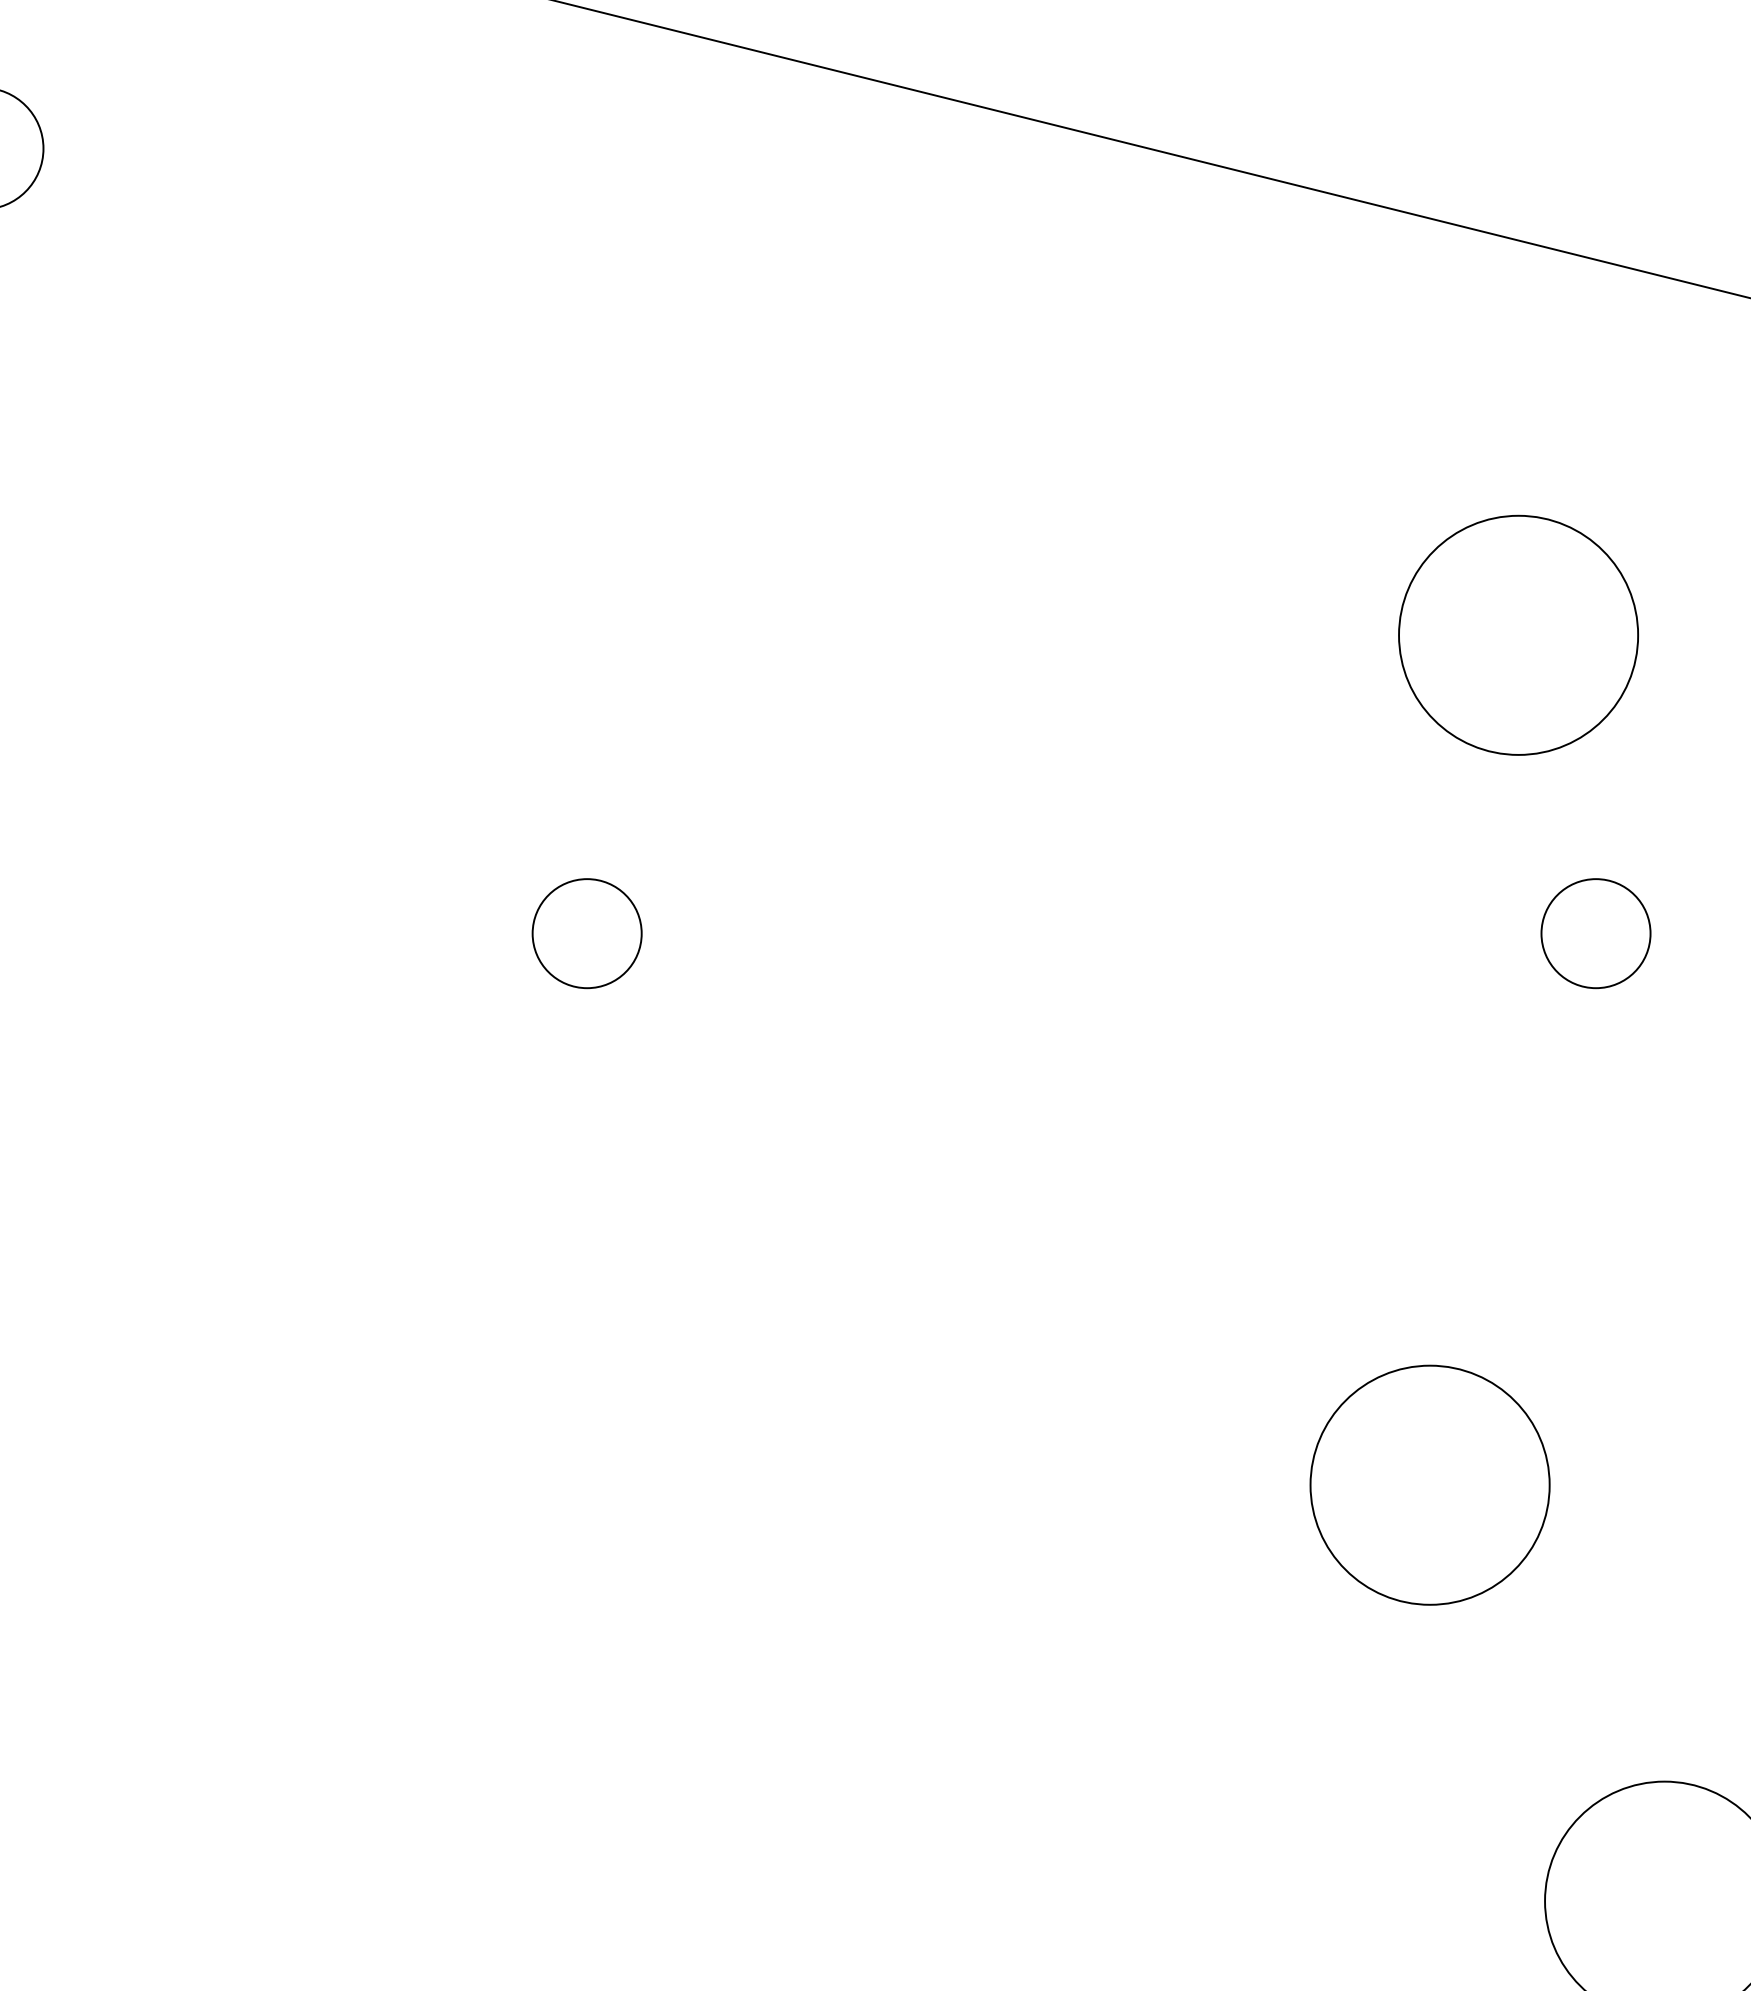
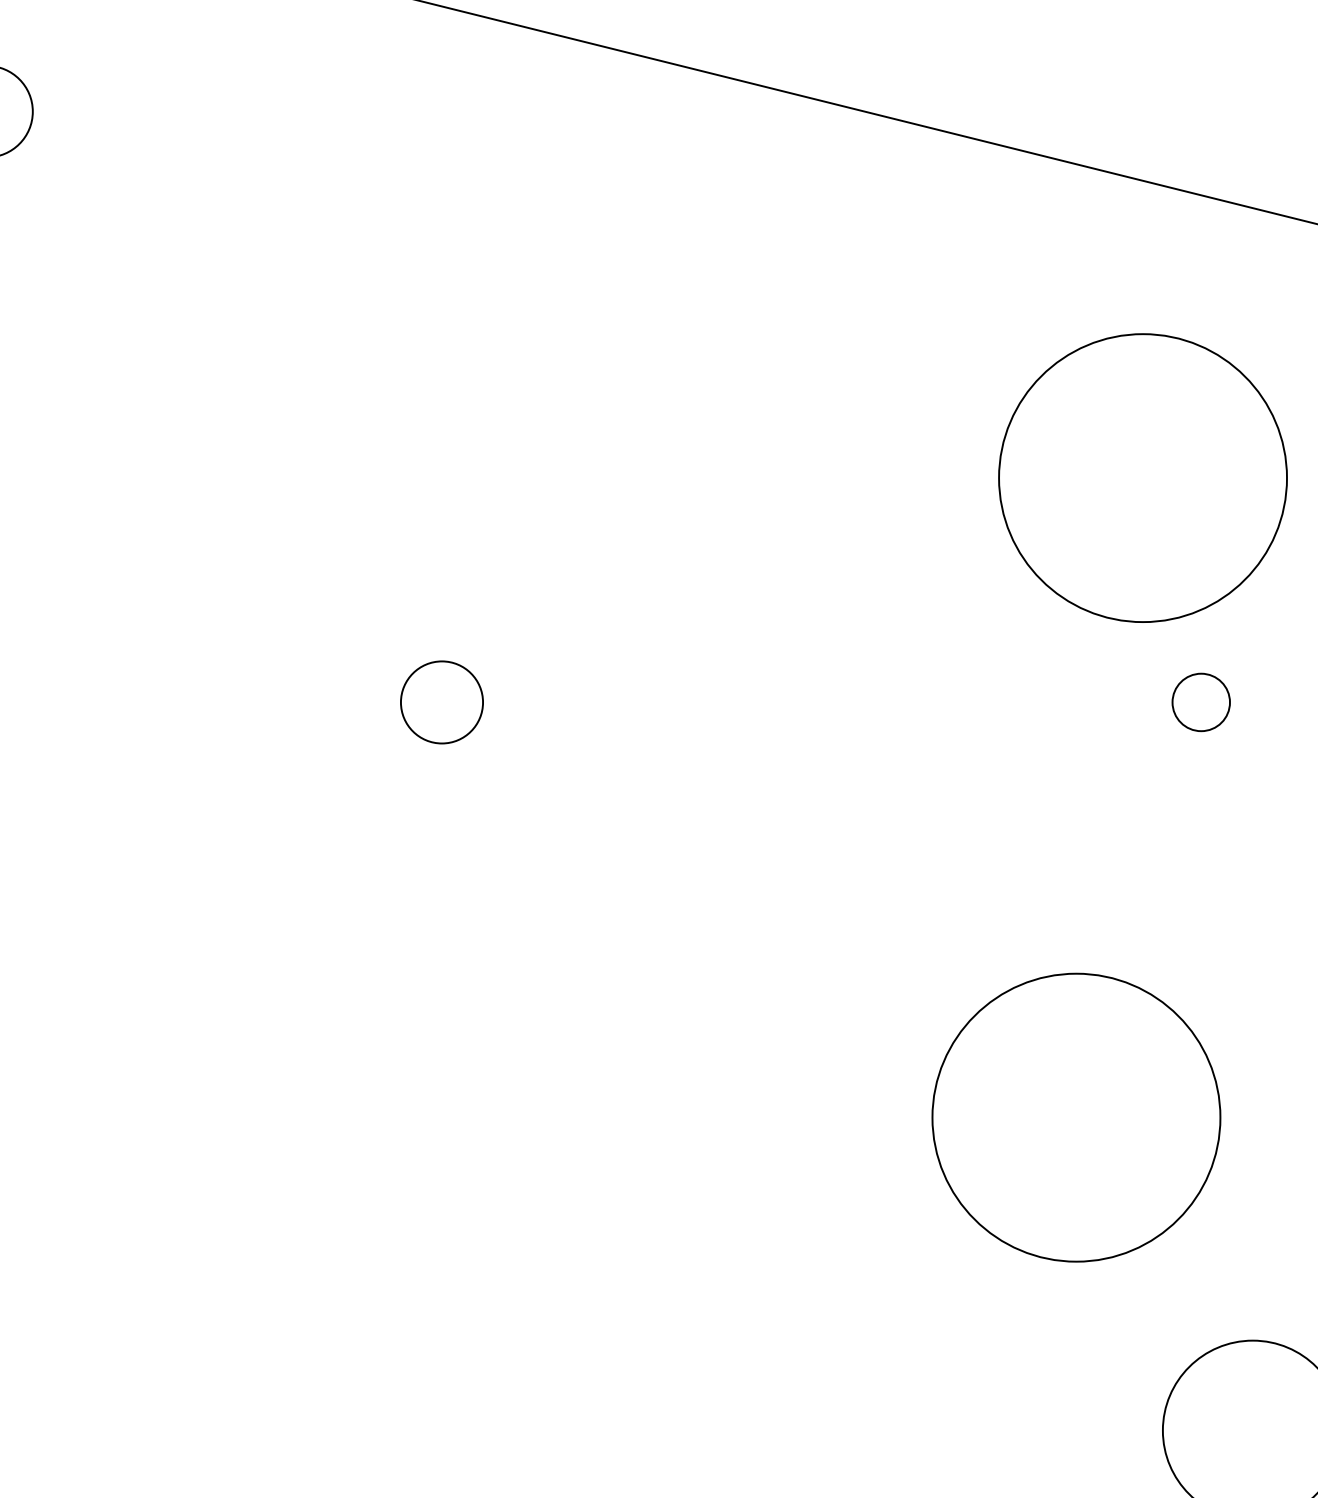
circle: (1518, 634) -> (1142, 477), size x1.6
circle: (1595, 933) -> (1200, 702), size x0.7
circle: (1429, 1484) -> (1075, 1117), size x1.6

